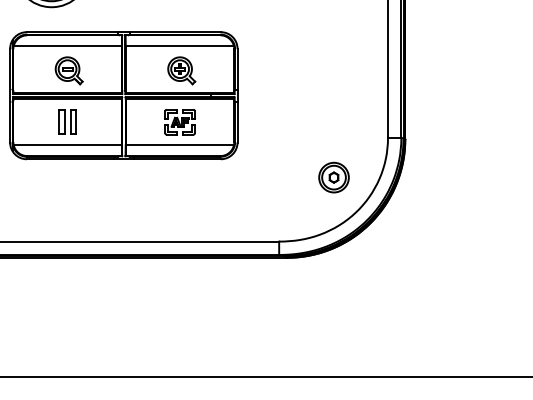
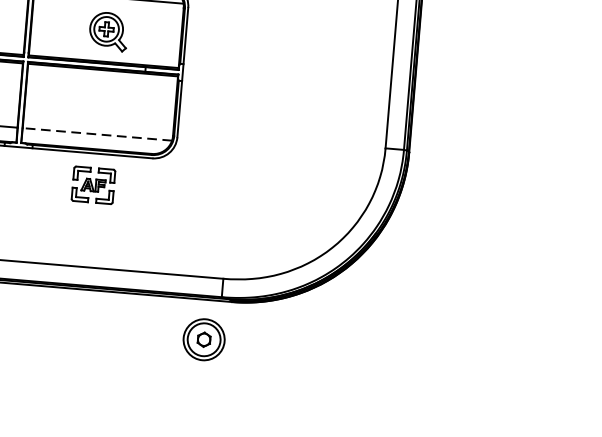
part: (179, 122) -> (92, 185), moved
line: (179, 145) -> (96, 134), solid -> dashed
part: (333, 177) -> (203, 339), moved

